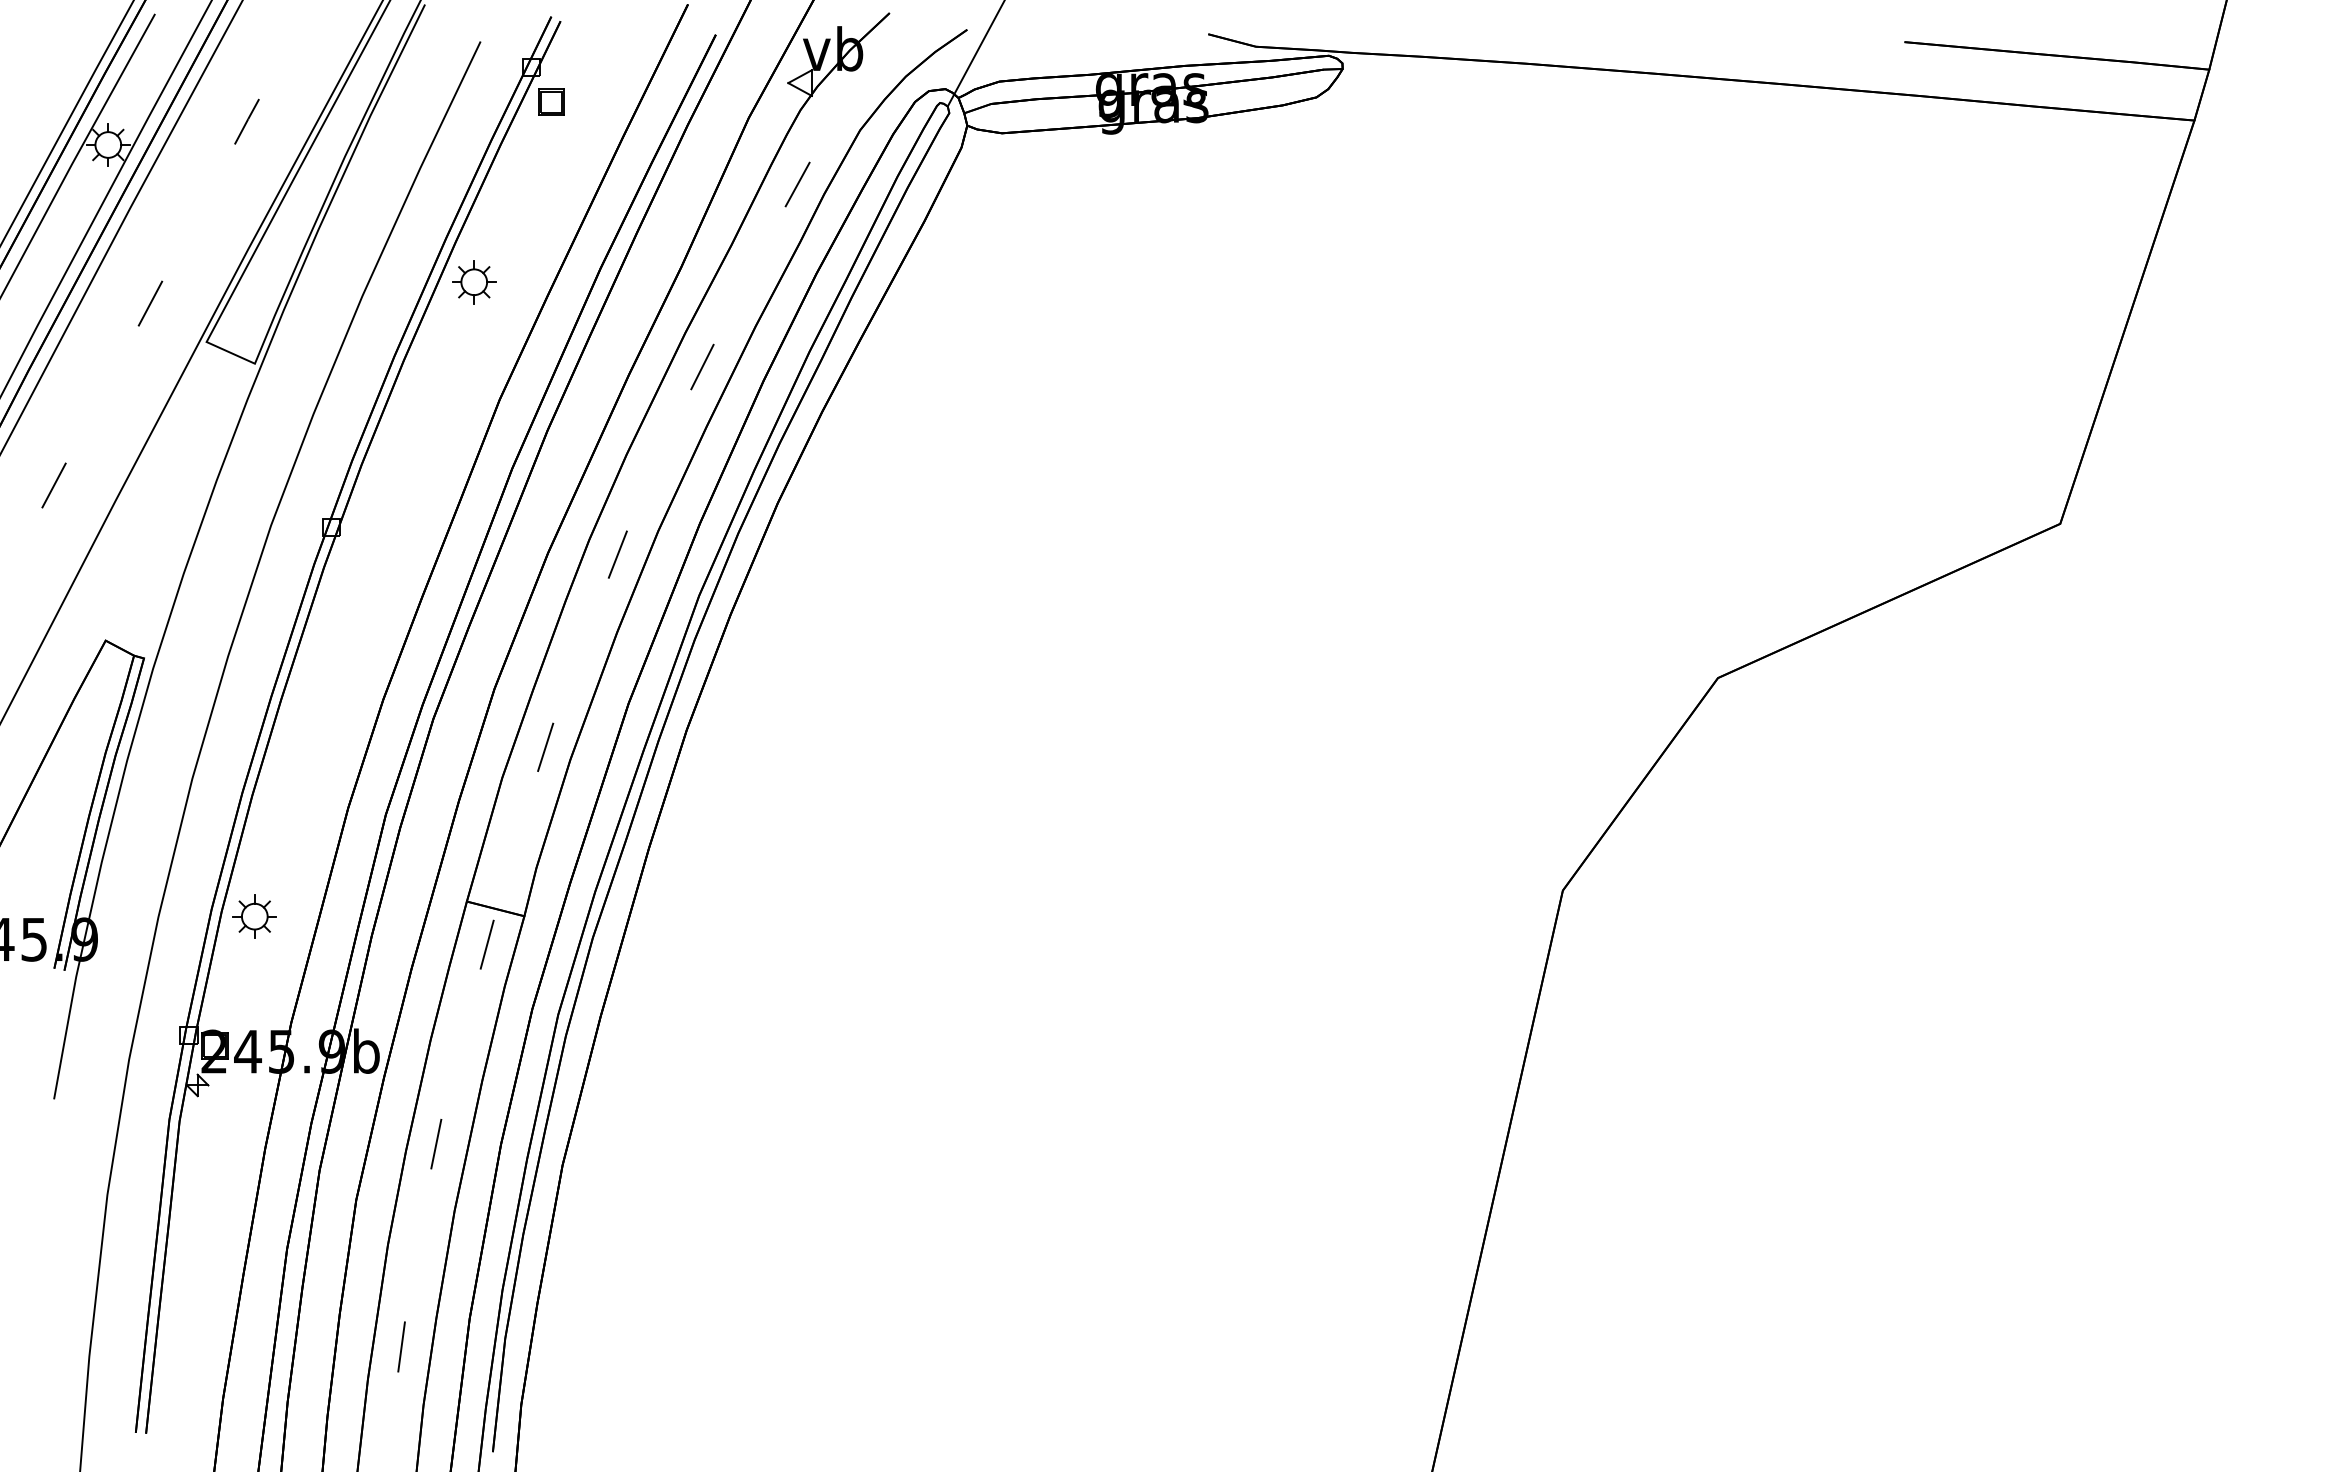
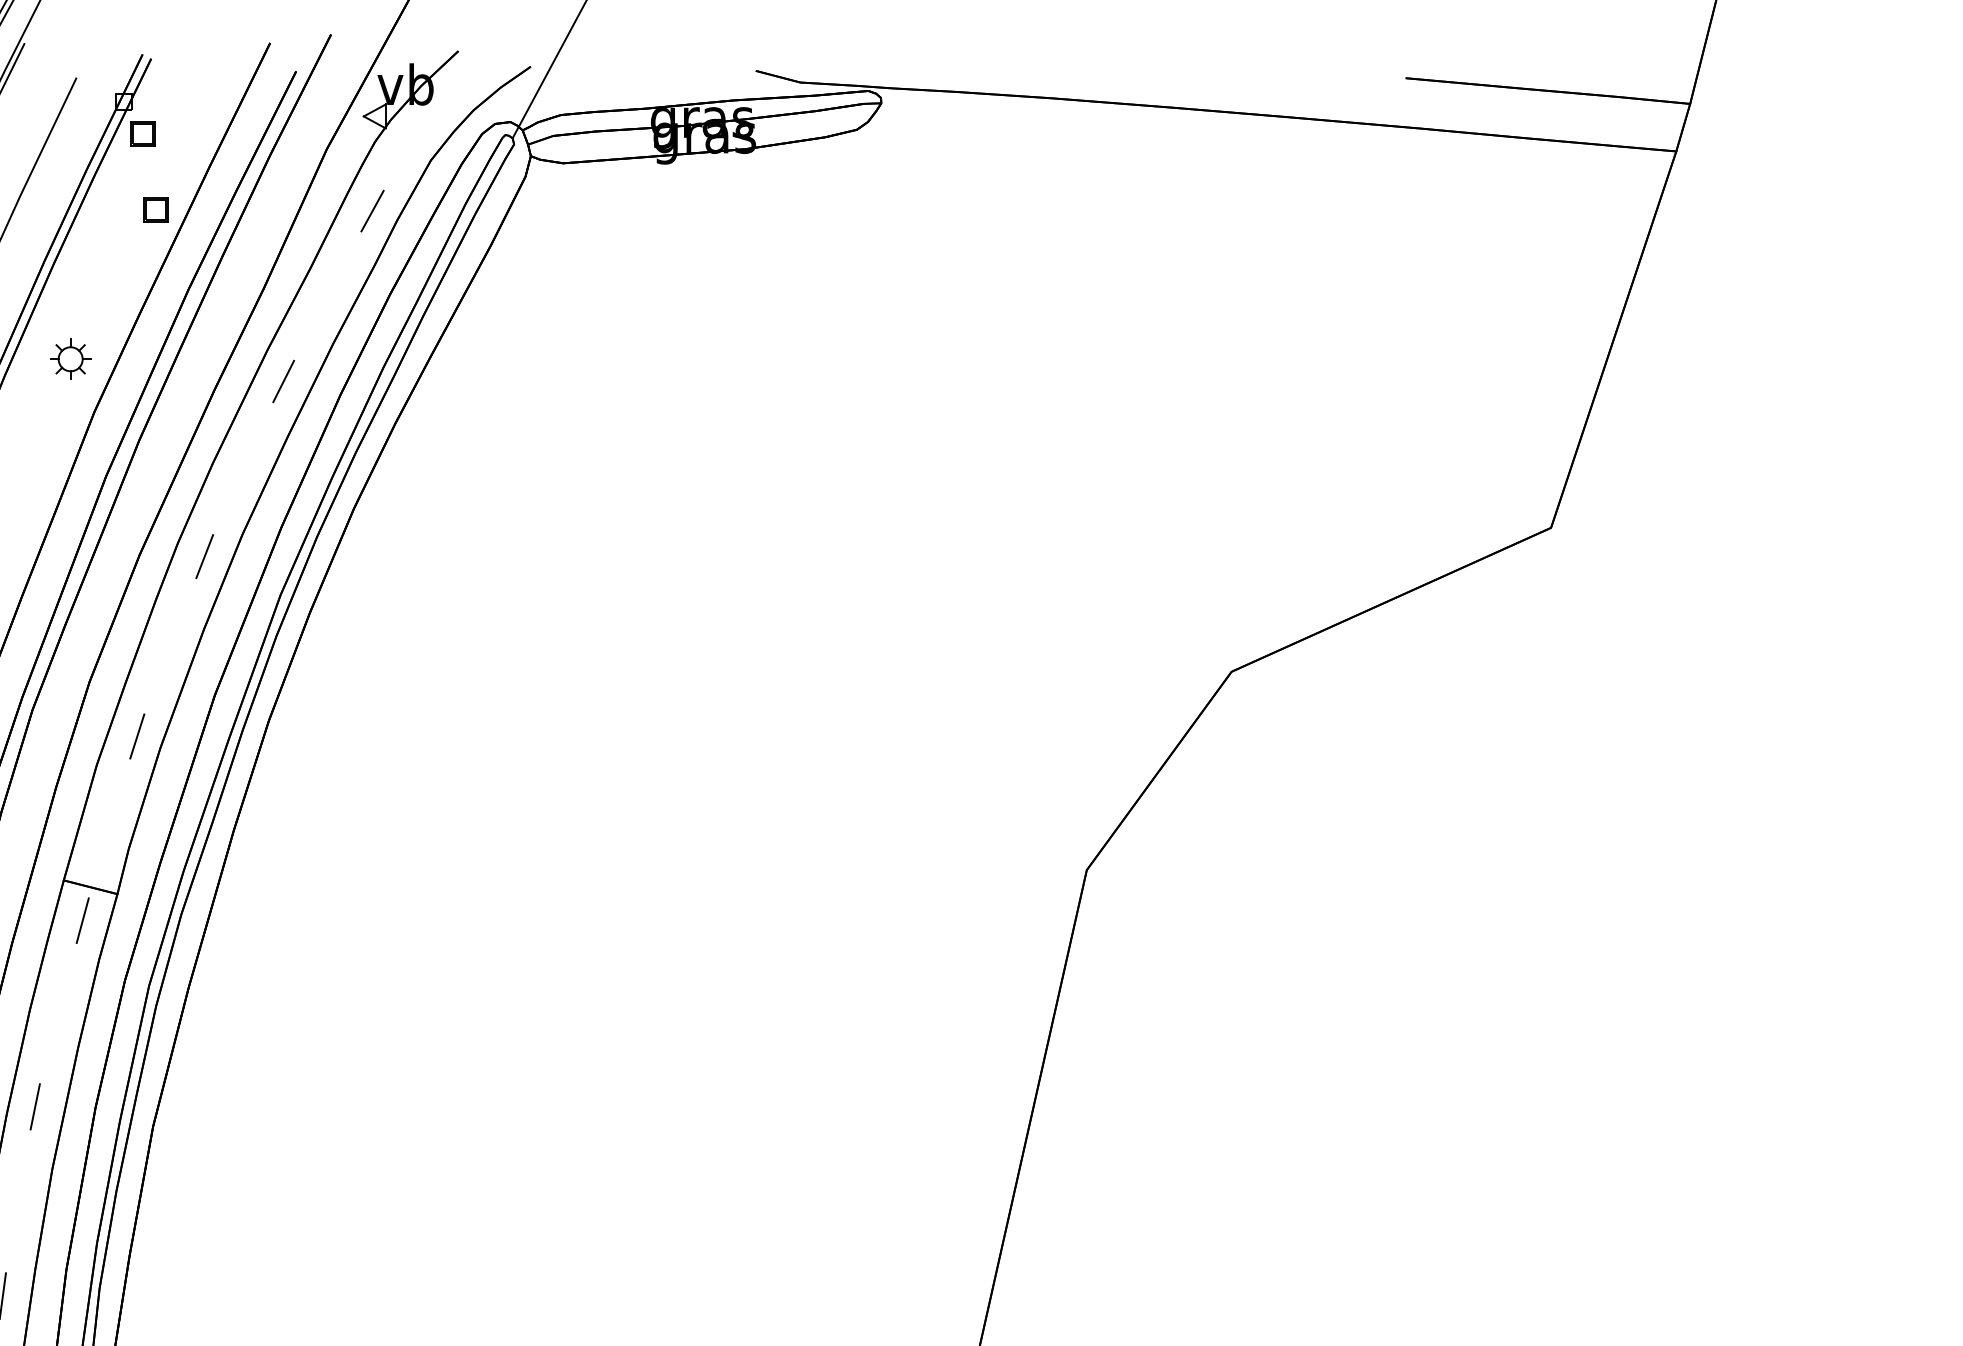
part: (565, 182) -> (155, 209), added
part: (474, 282) -> (70, 359), moved

